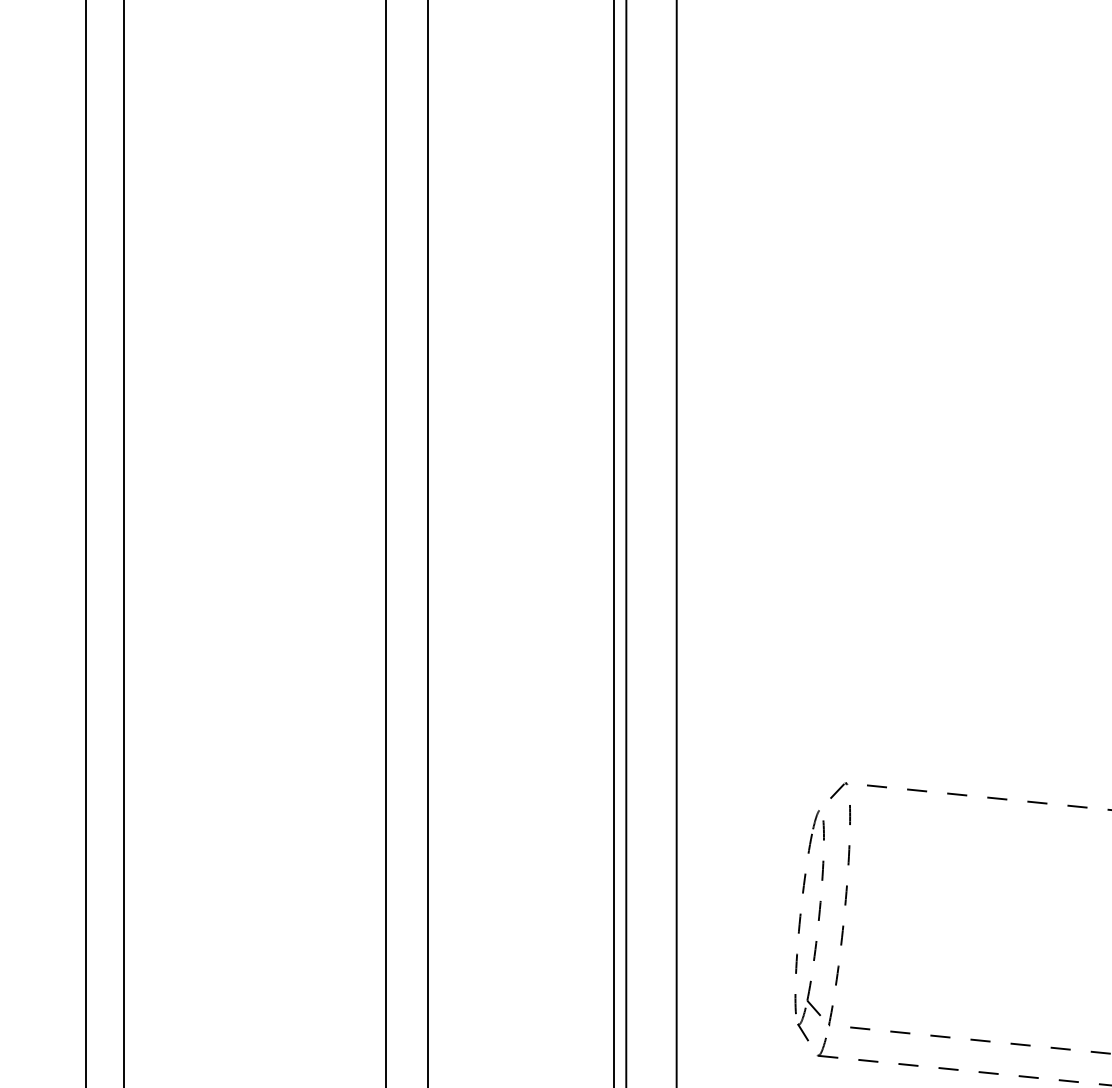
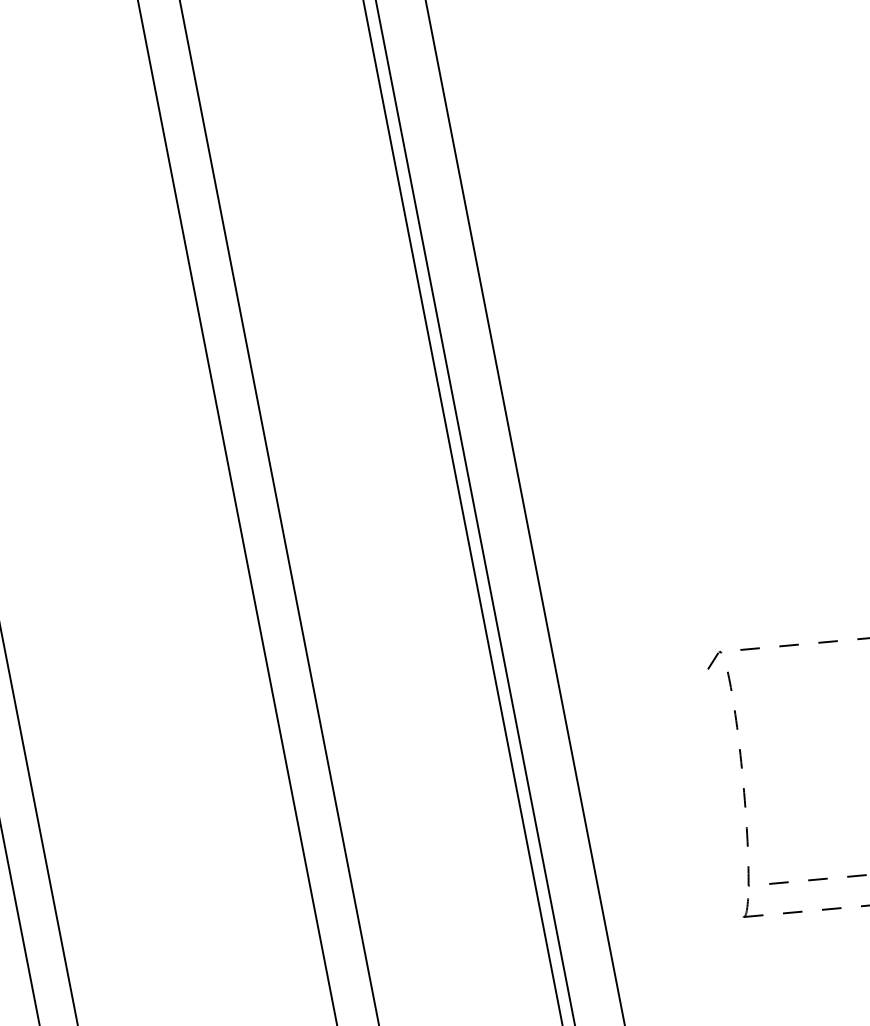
part: (800, 925) -> (702, 795), removed

